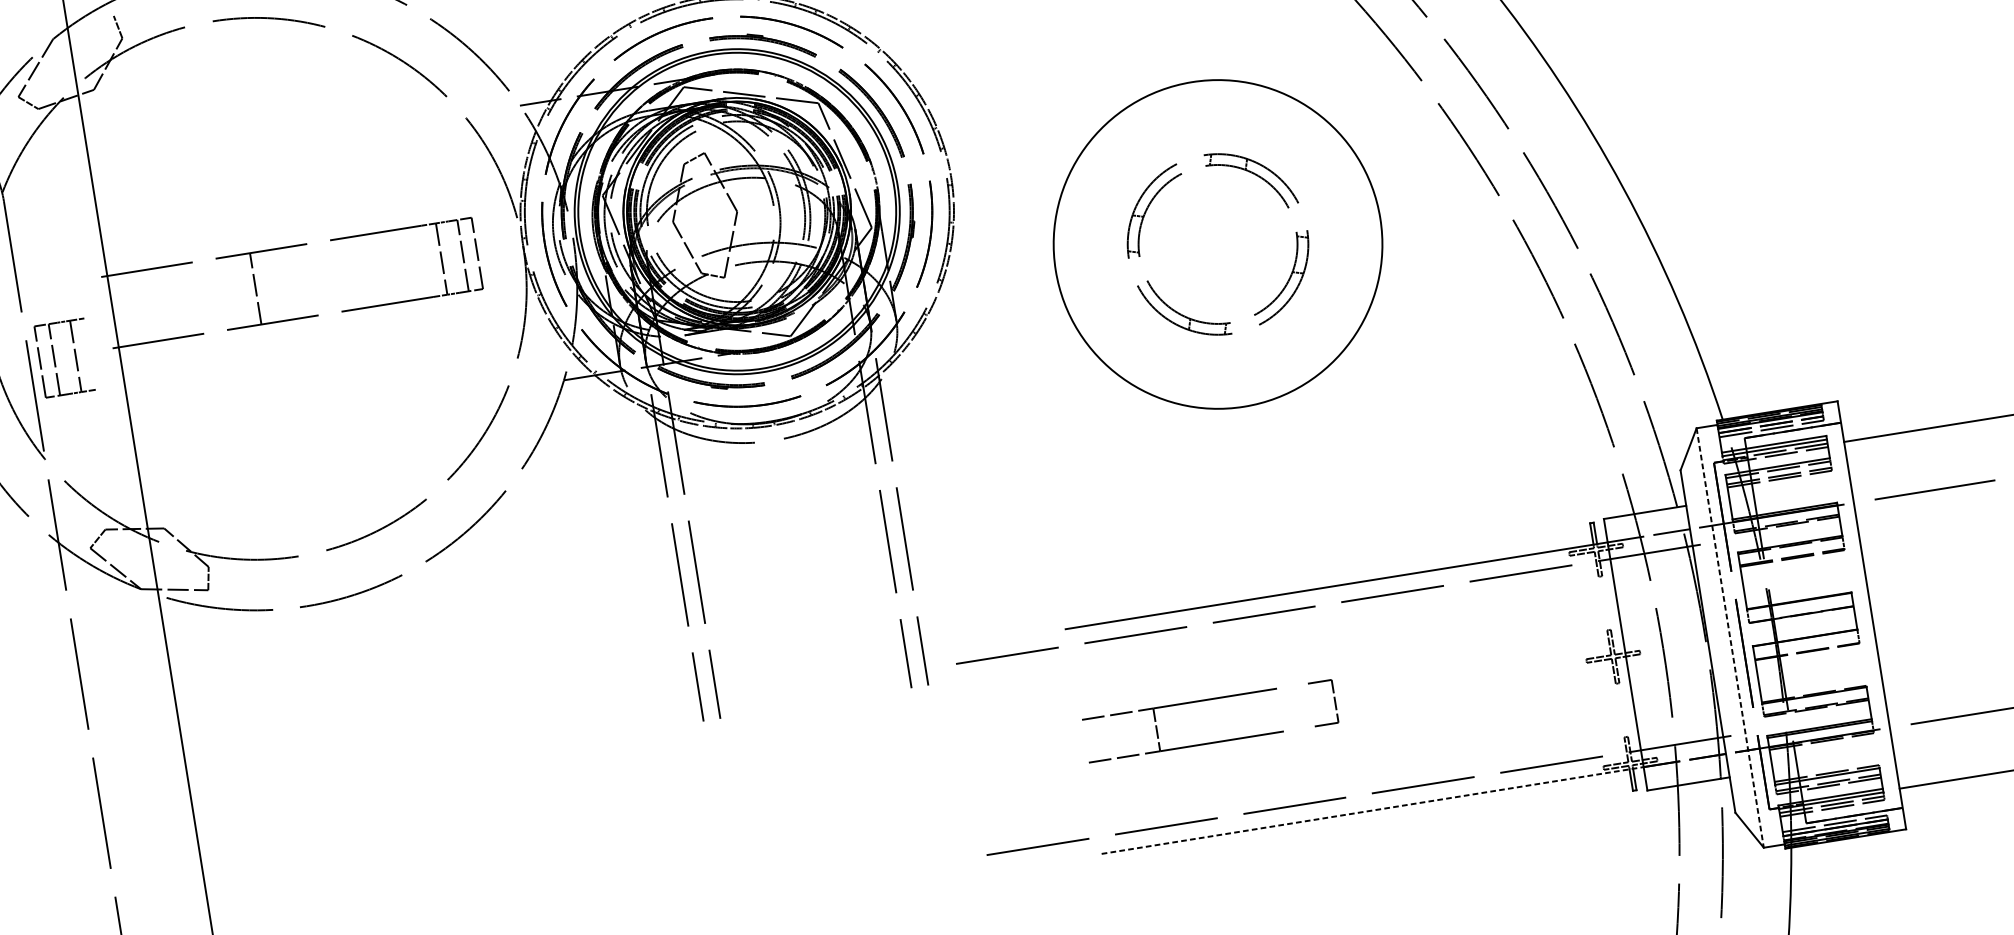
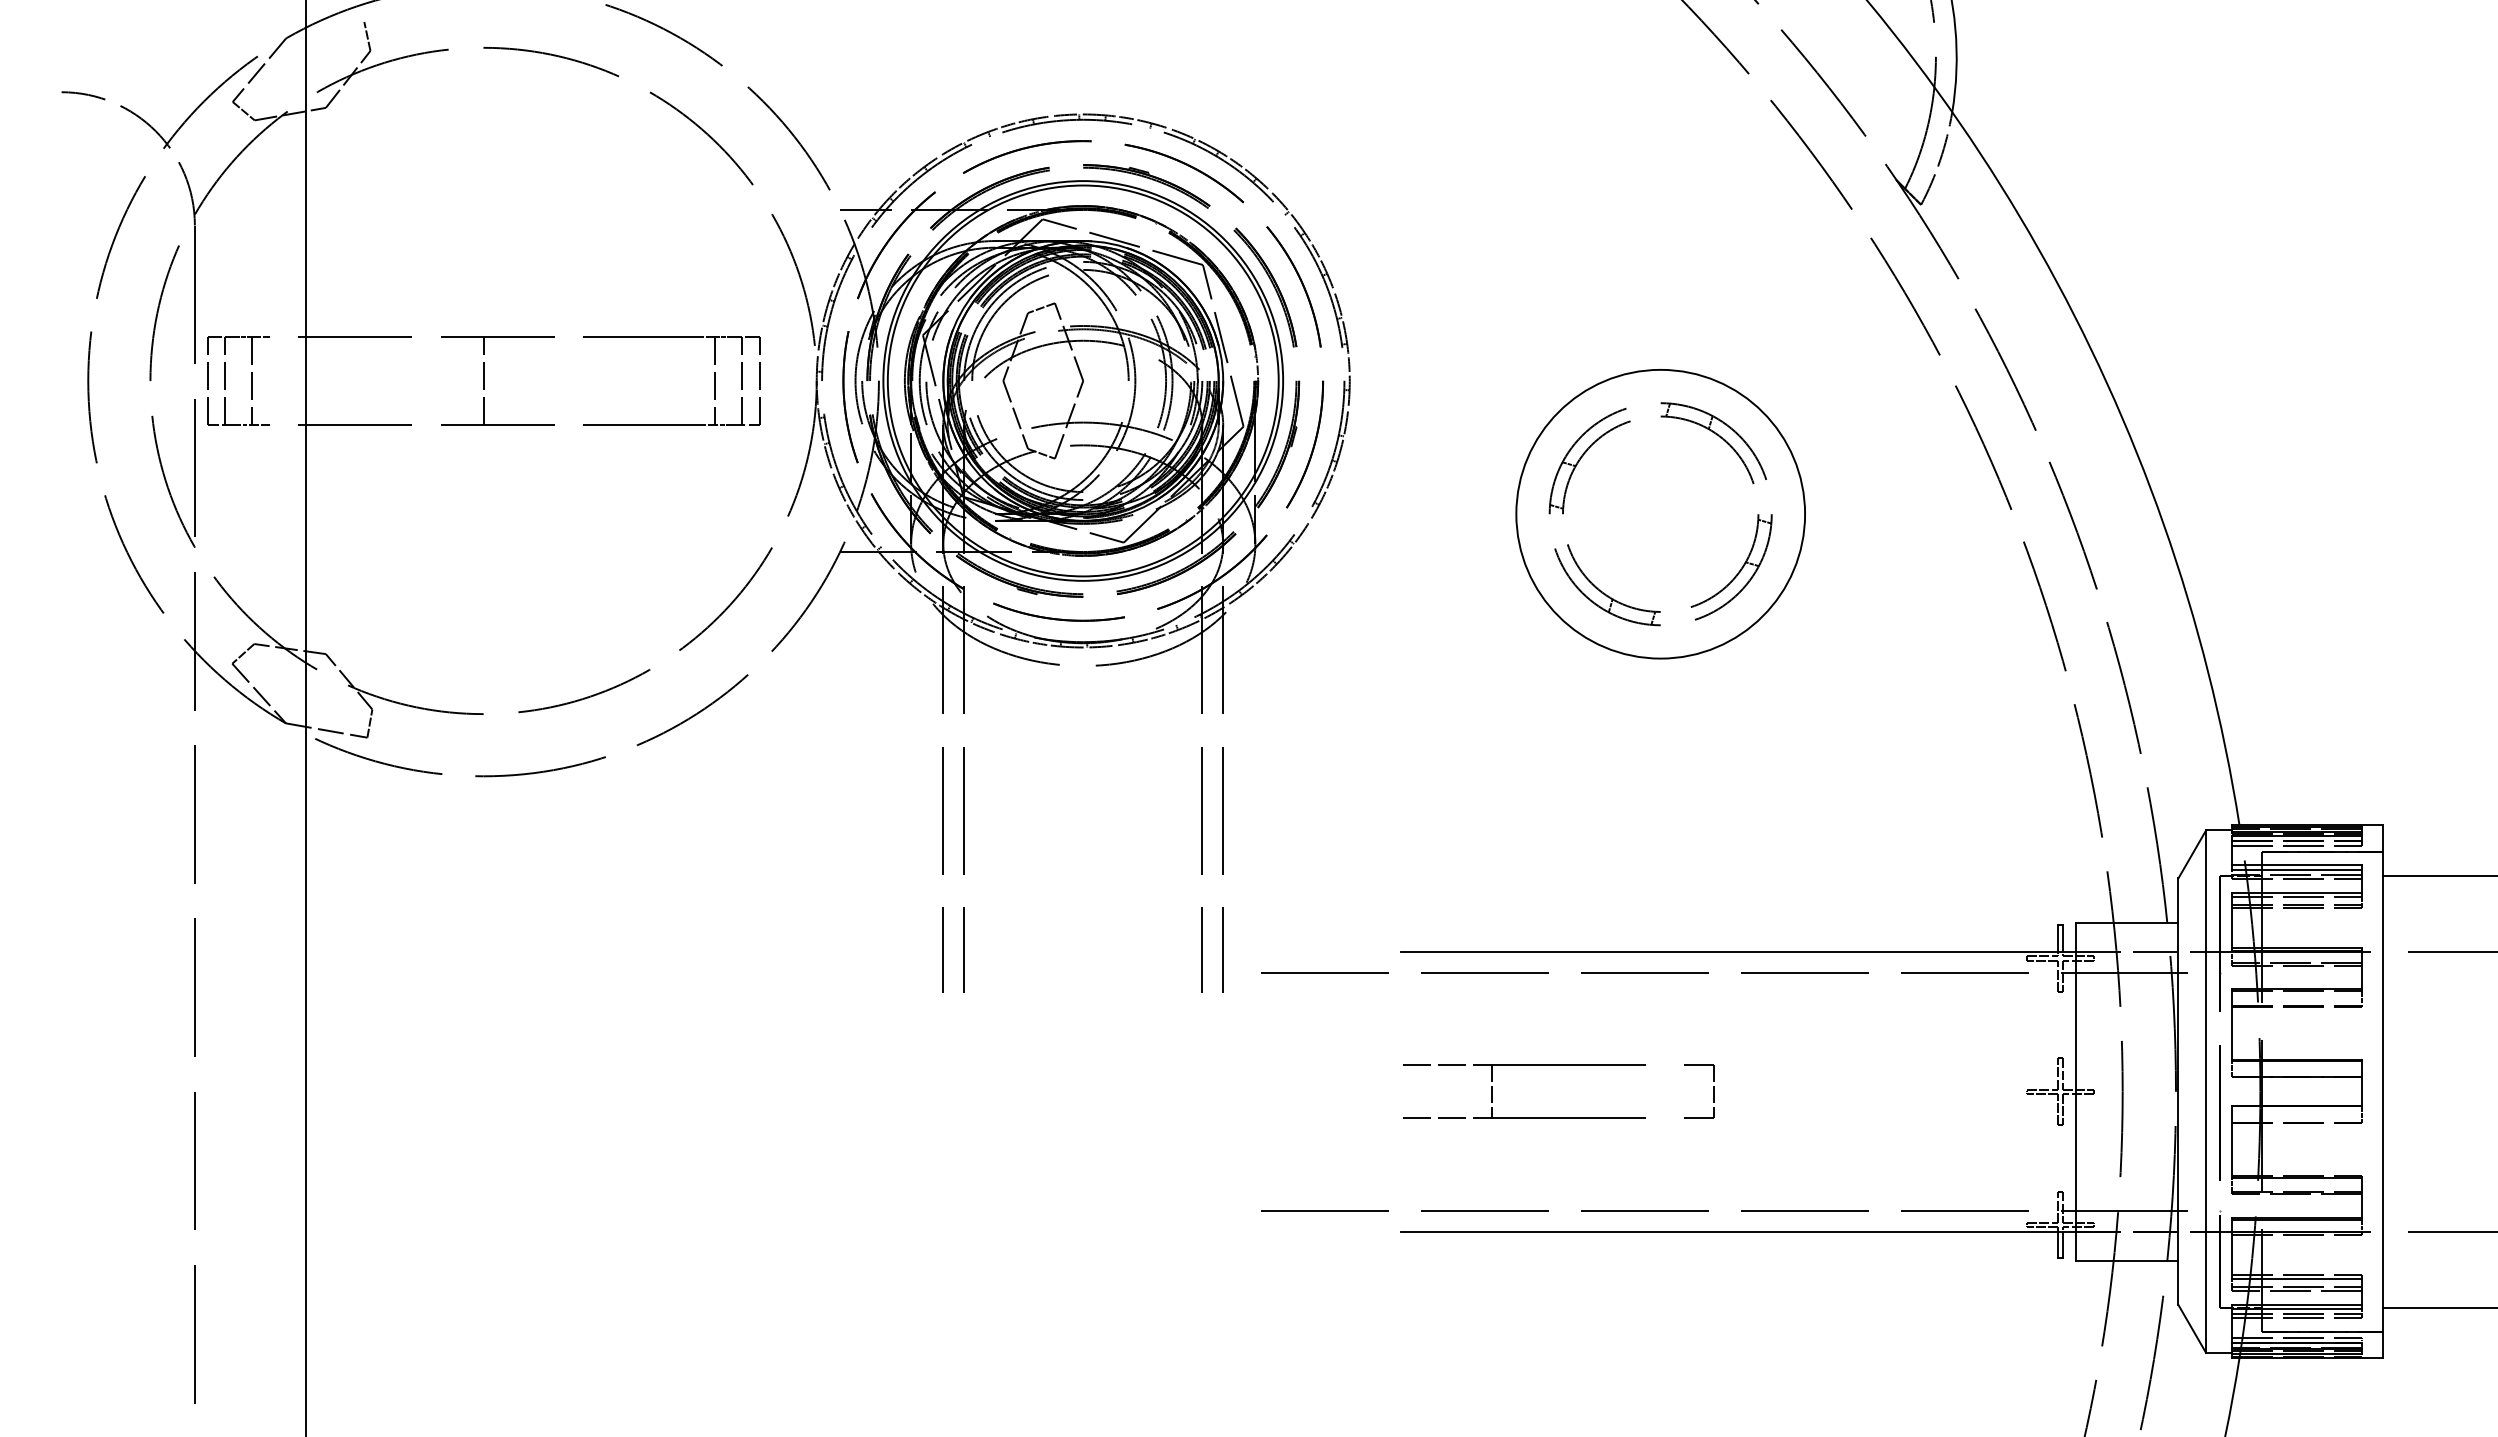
circle: (1217, 243) -> (1660, 513), size x0.71
part: (54, 359) -> (225, 380), moved
line: (1730, 638) -> (2206, 1092), dashed -> solid
line: (1372, 810) -> (1738, 1231), dashed -> solid

